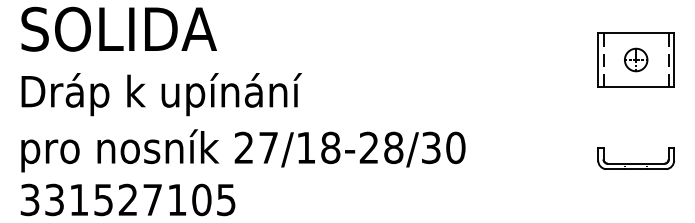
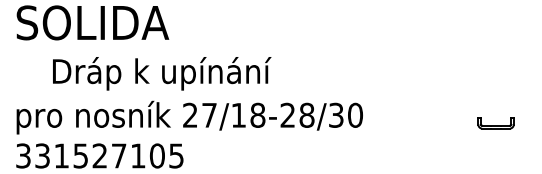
part: (635, 59) -> (495, 46), removed
text: (162, 94) -> (162, 73), moved
part: (635, 158) -> (495, 123), size x0.6

